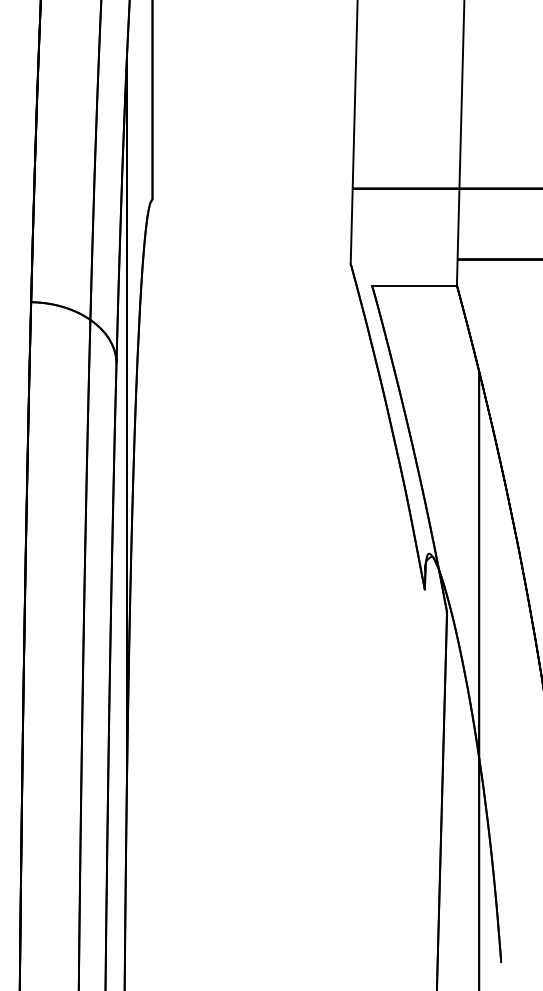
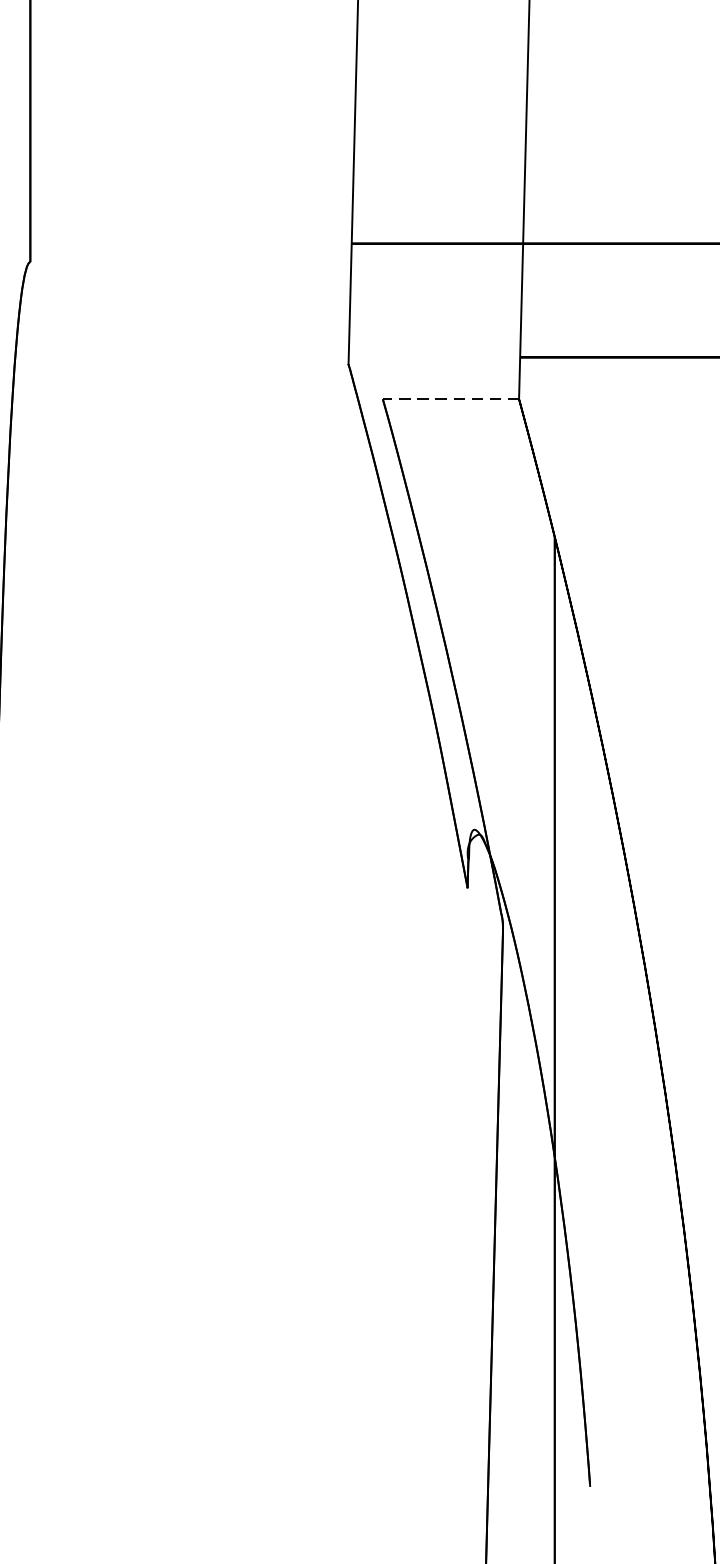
line: (413, 285) -> (449, 399), solid -> dashed

